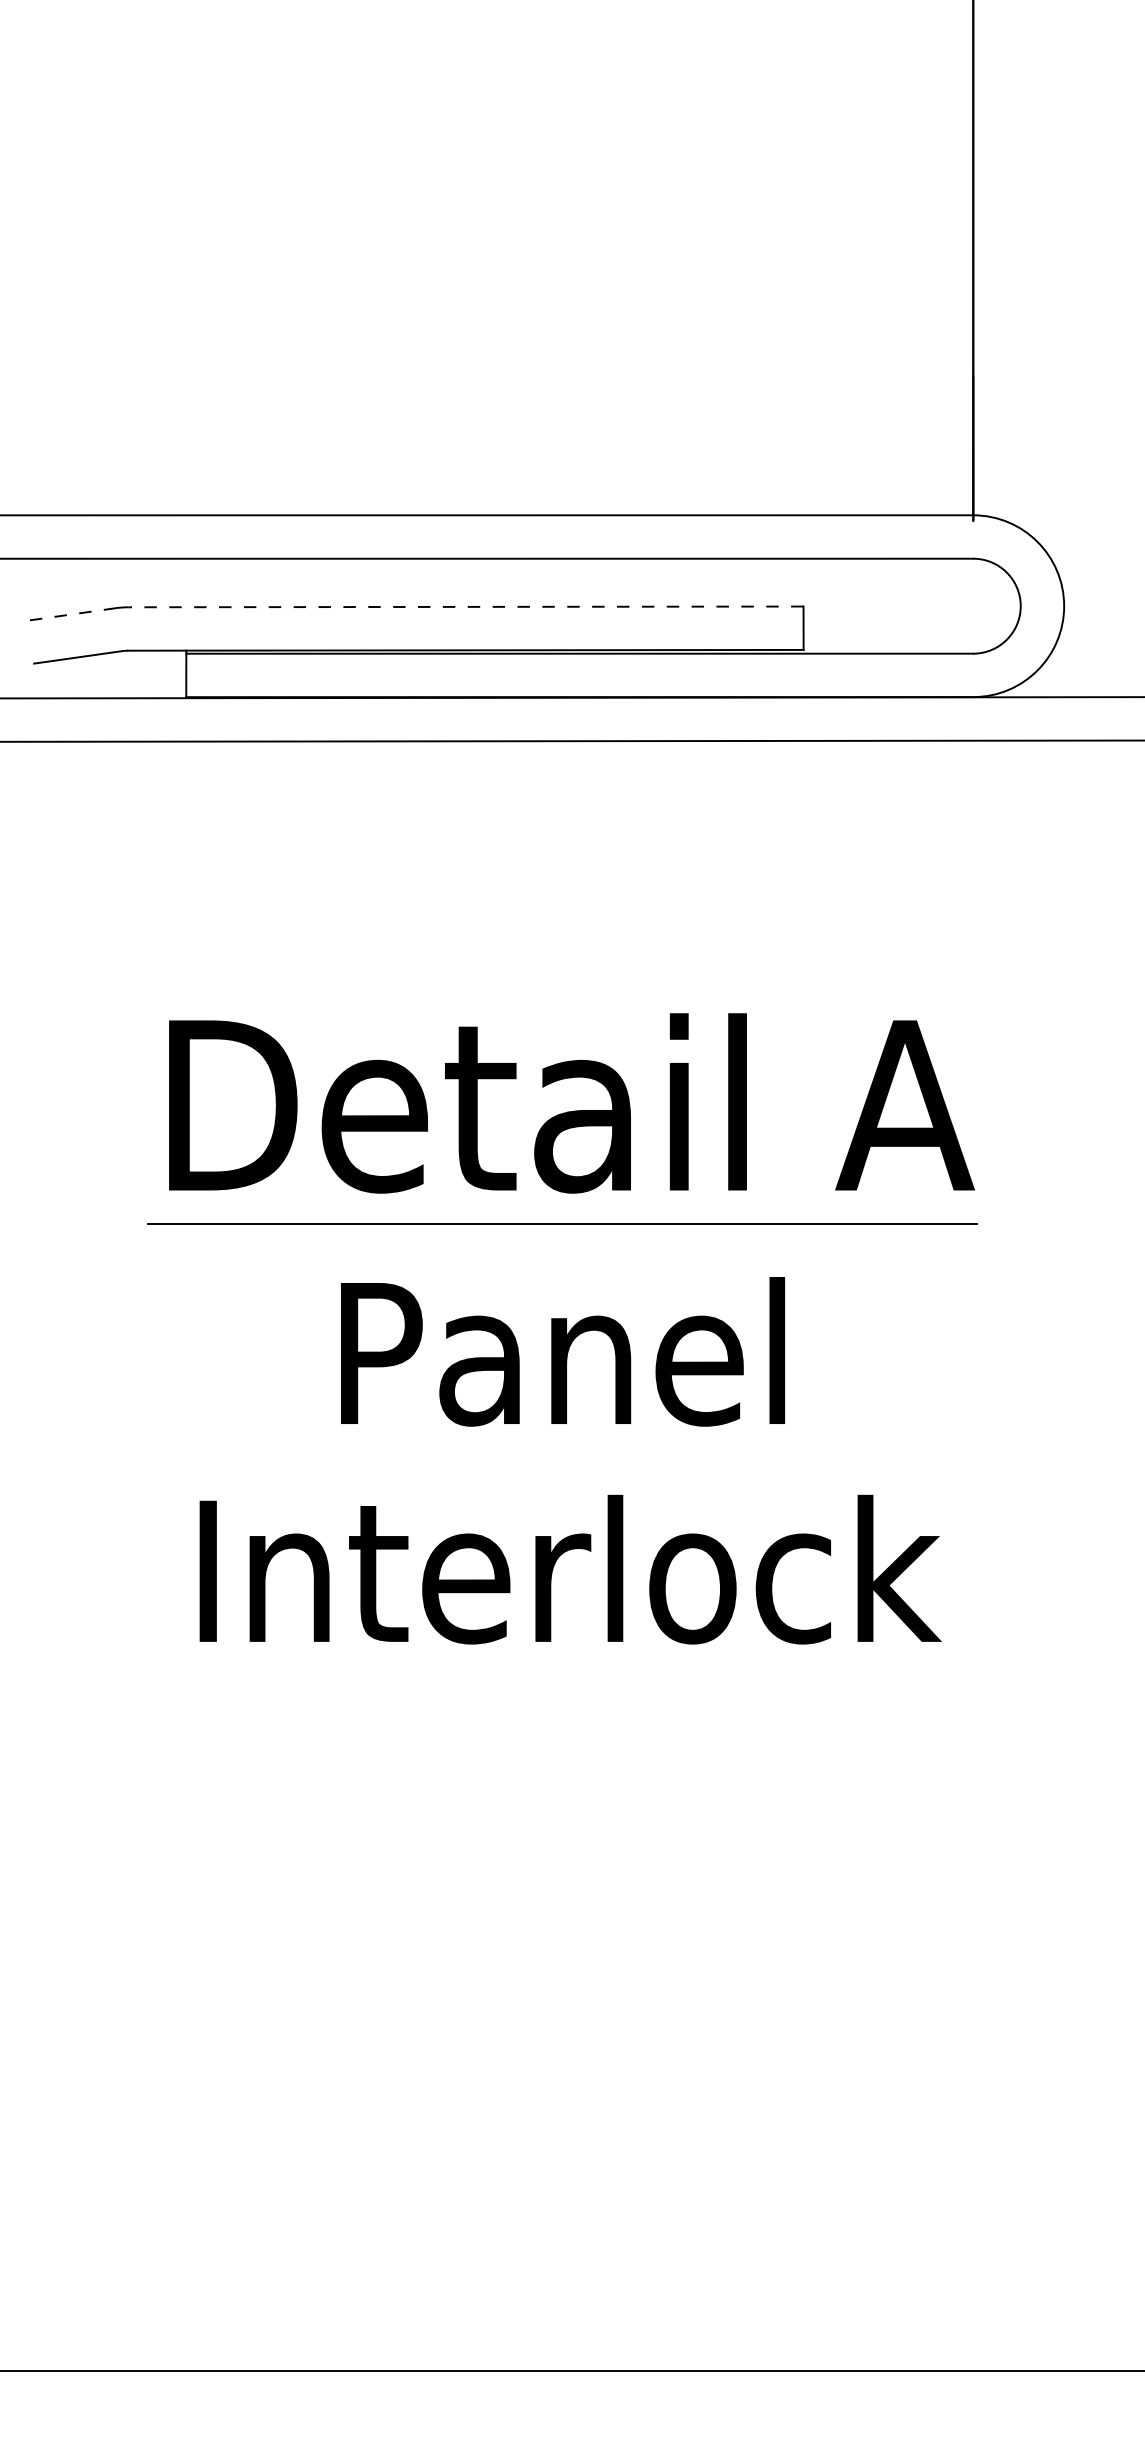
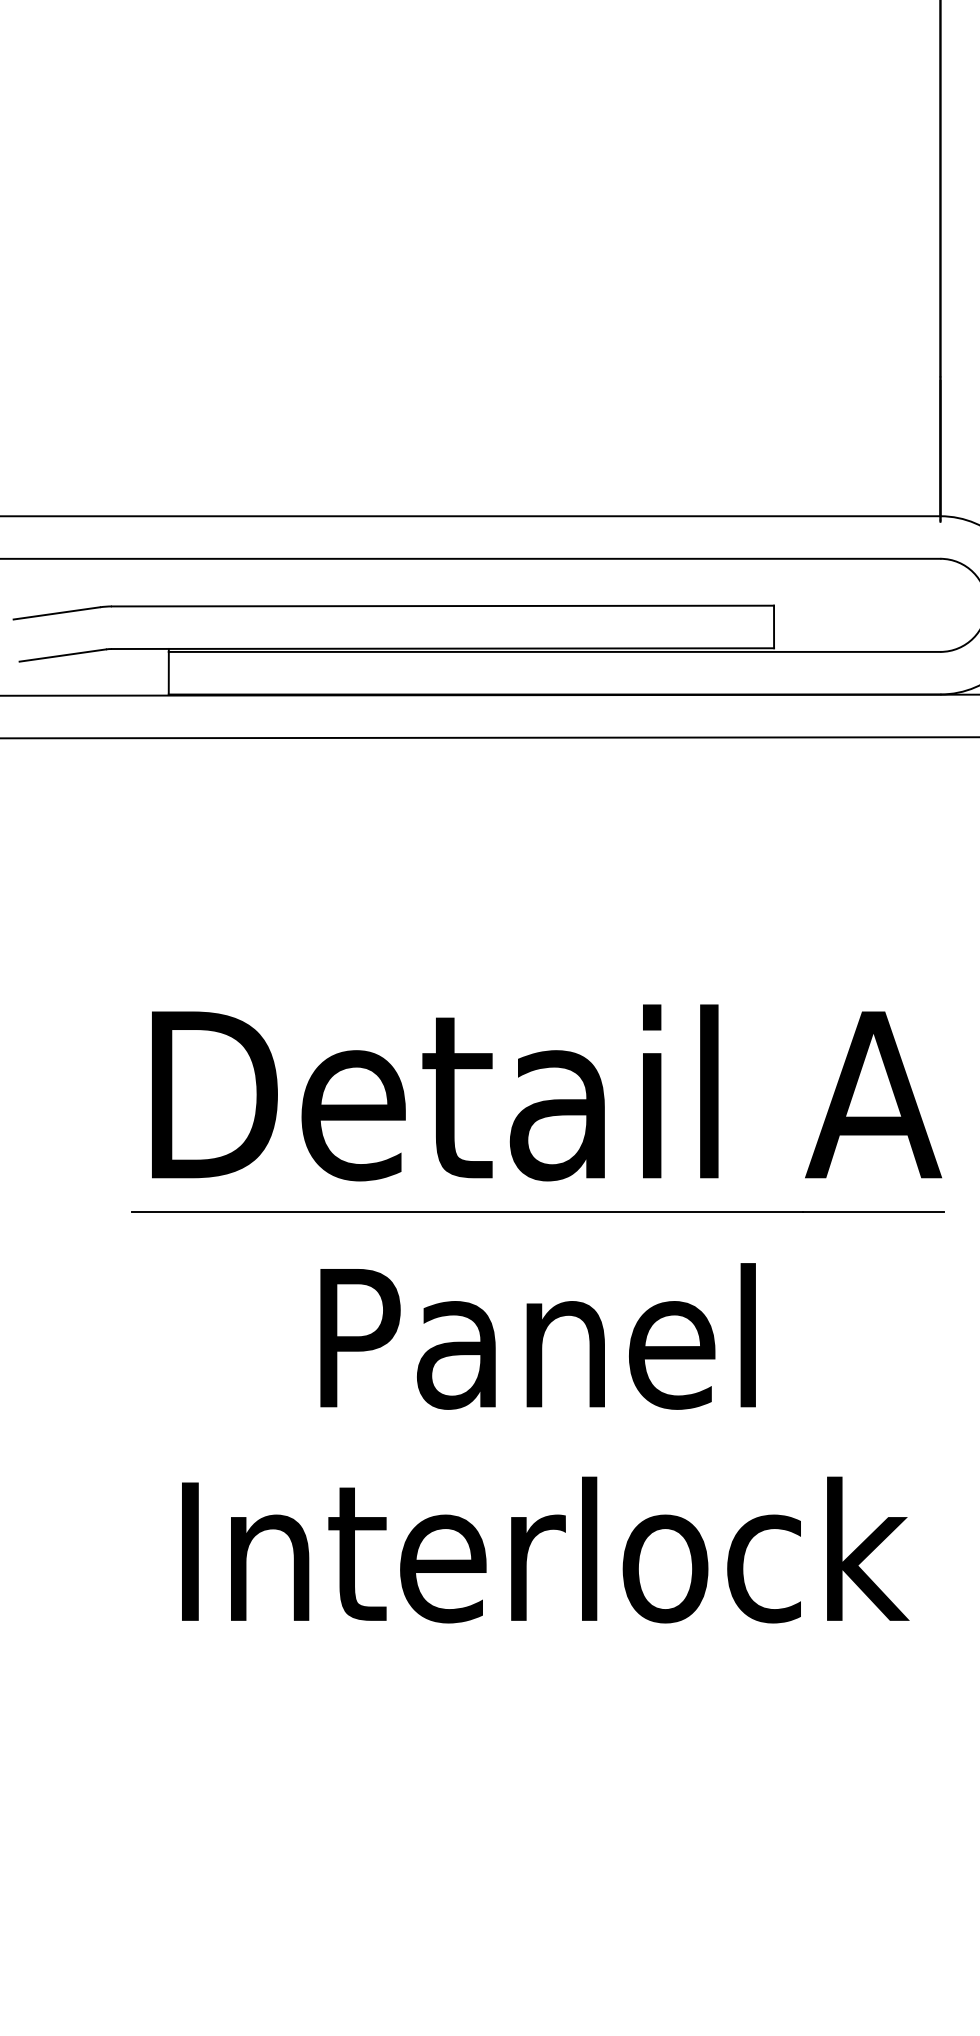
line: (465, 606) -> (442, 605), dashed -> solid
line: (71, 614) -> (56, 613), dashed -> solid

